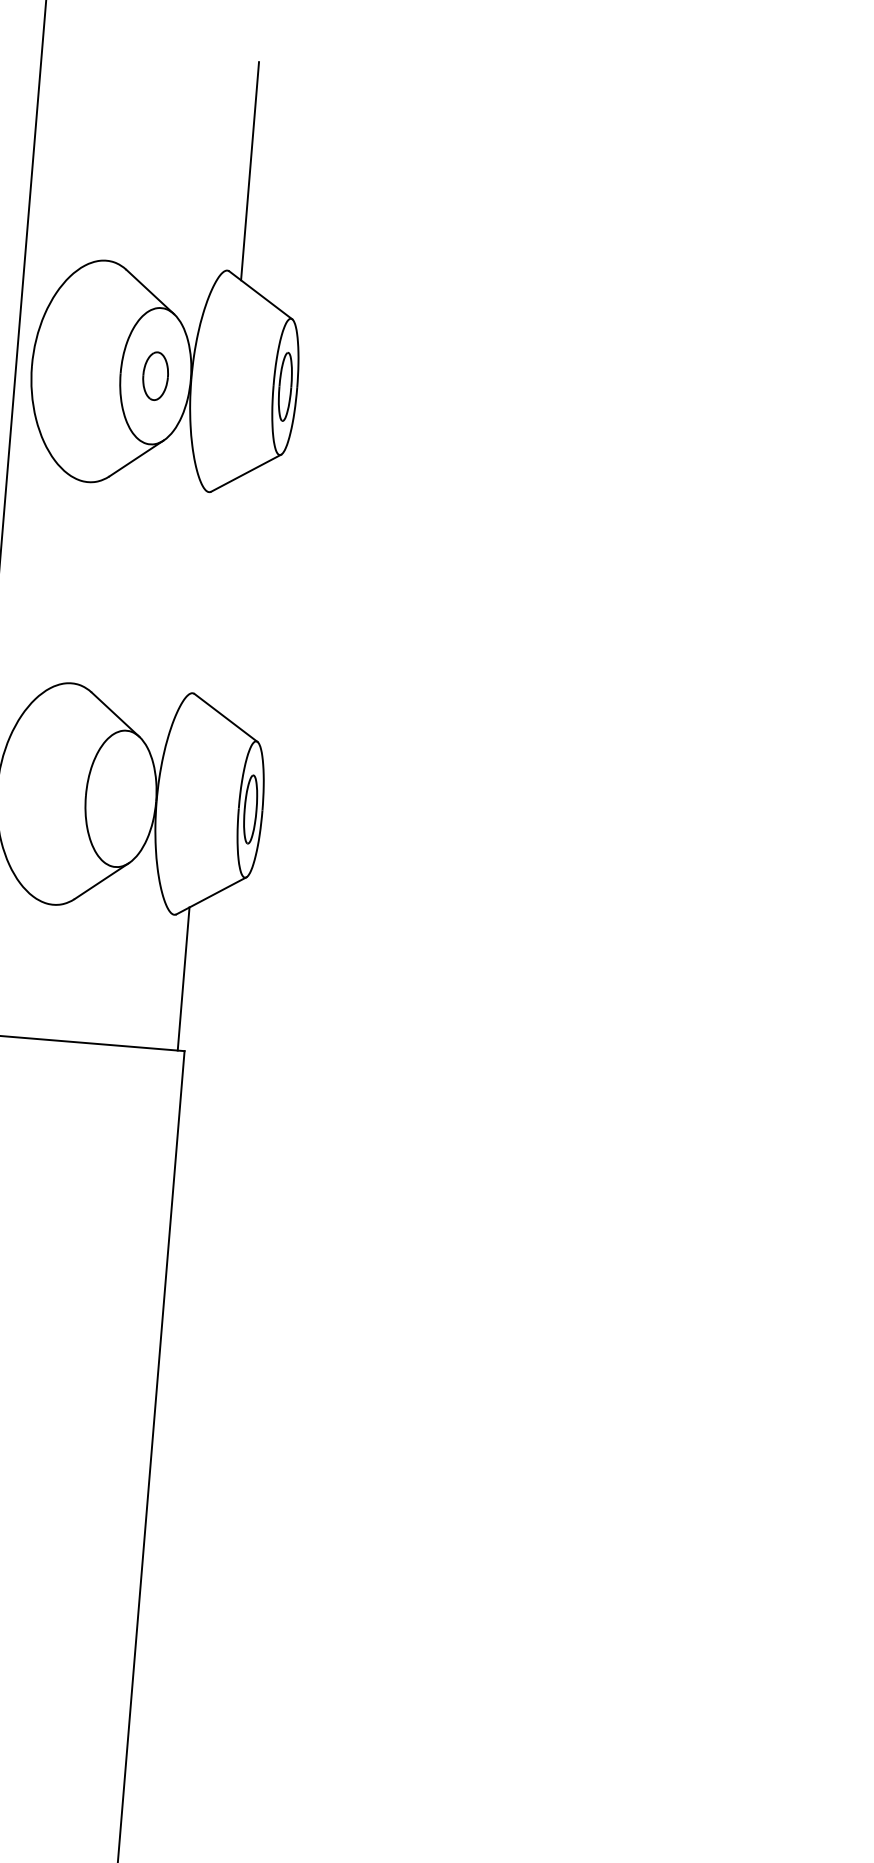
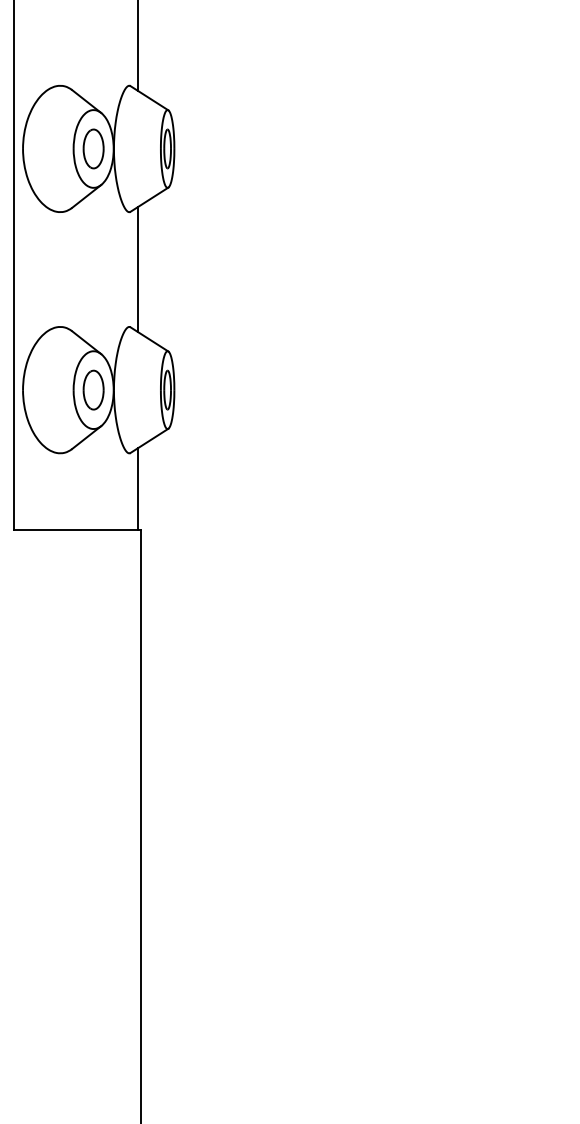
part: (155, 375) -> (93, 148), size x1.43
line: (215, 593) -> (137, 269), added
part: (120, 797) -> (93, 389), added

